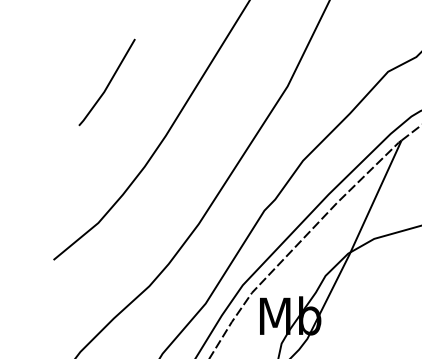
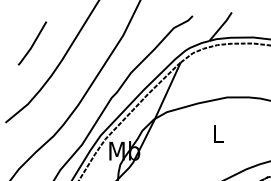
line: (107, 82) -> (32, 43), moved

